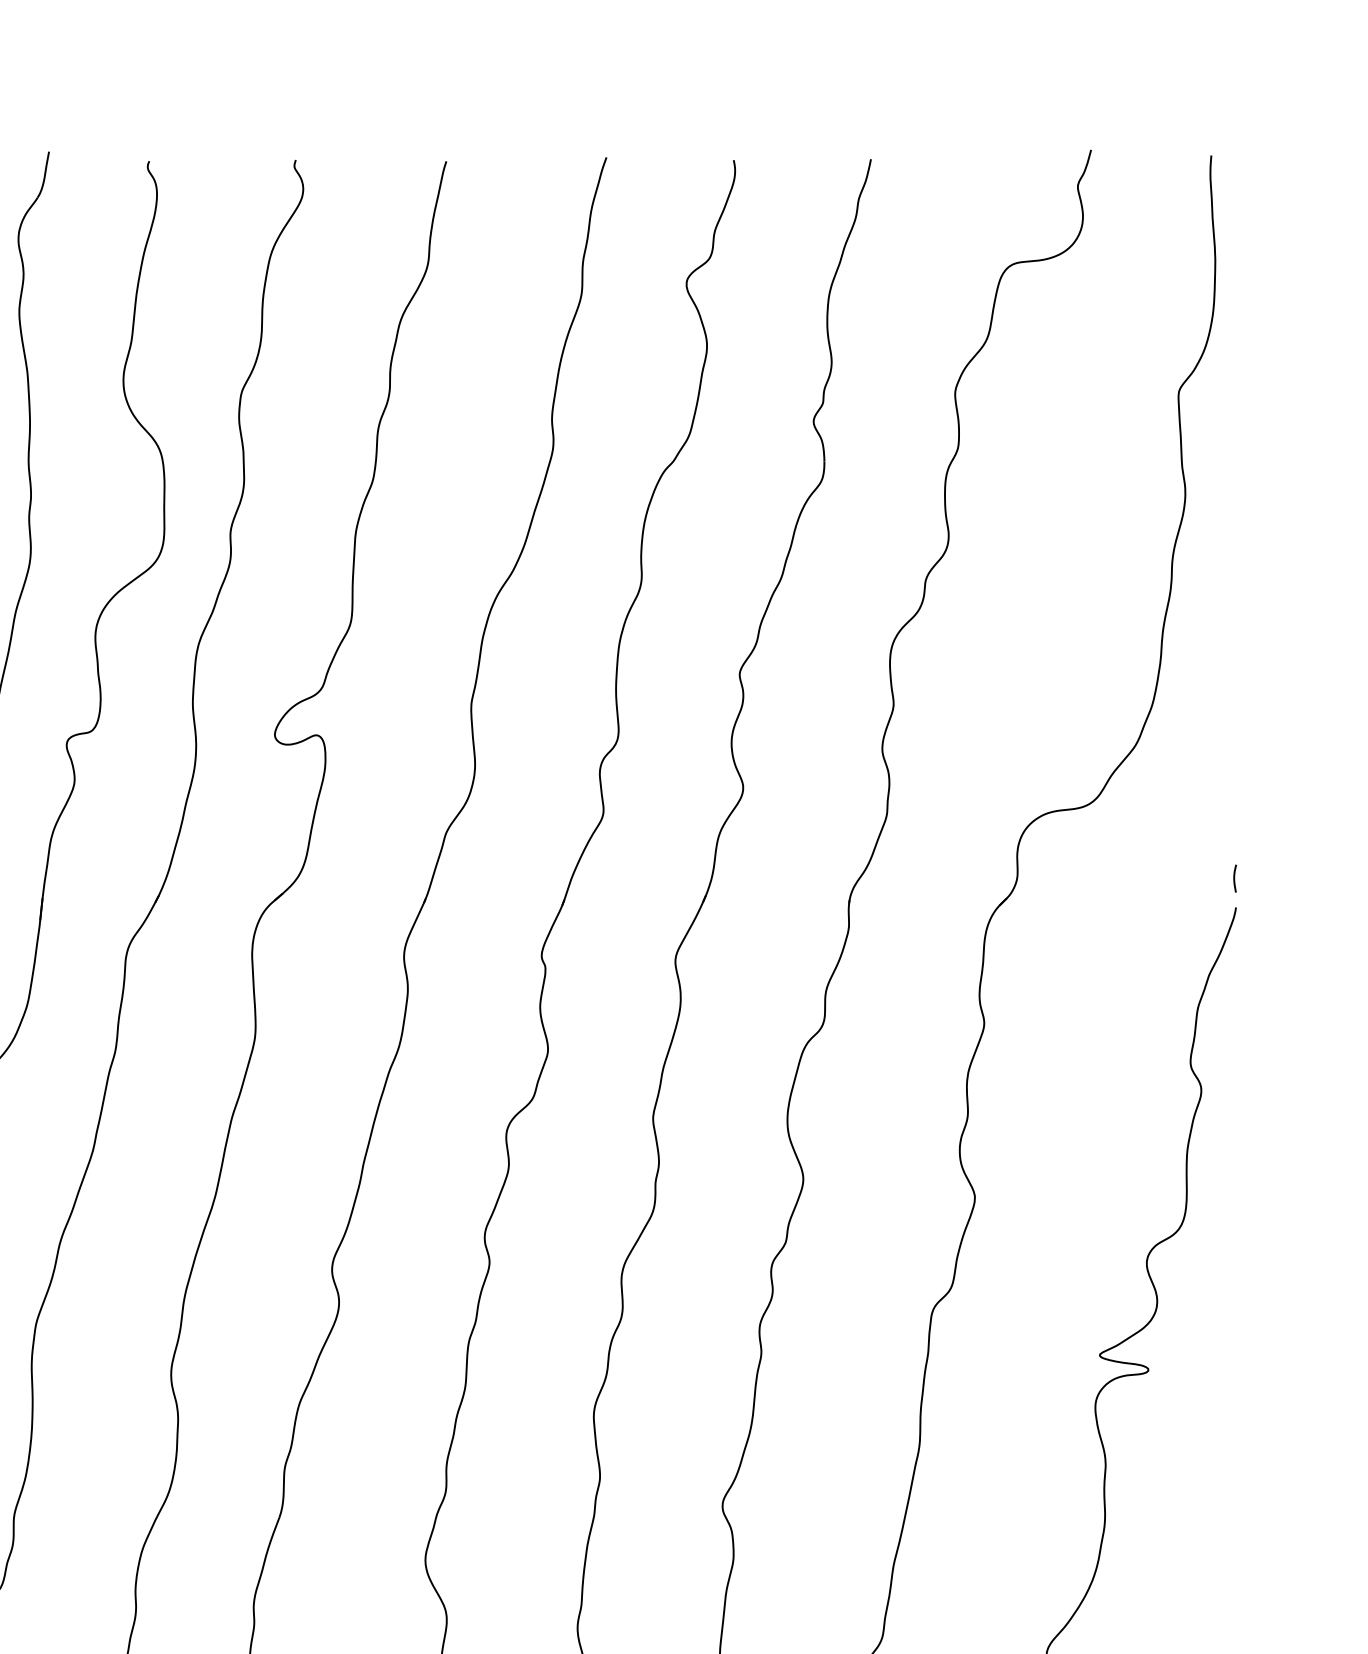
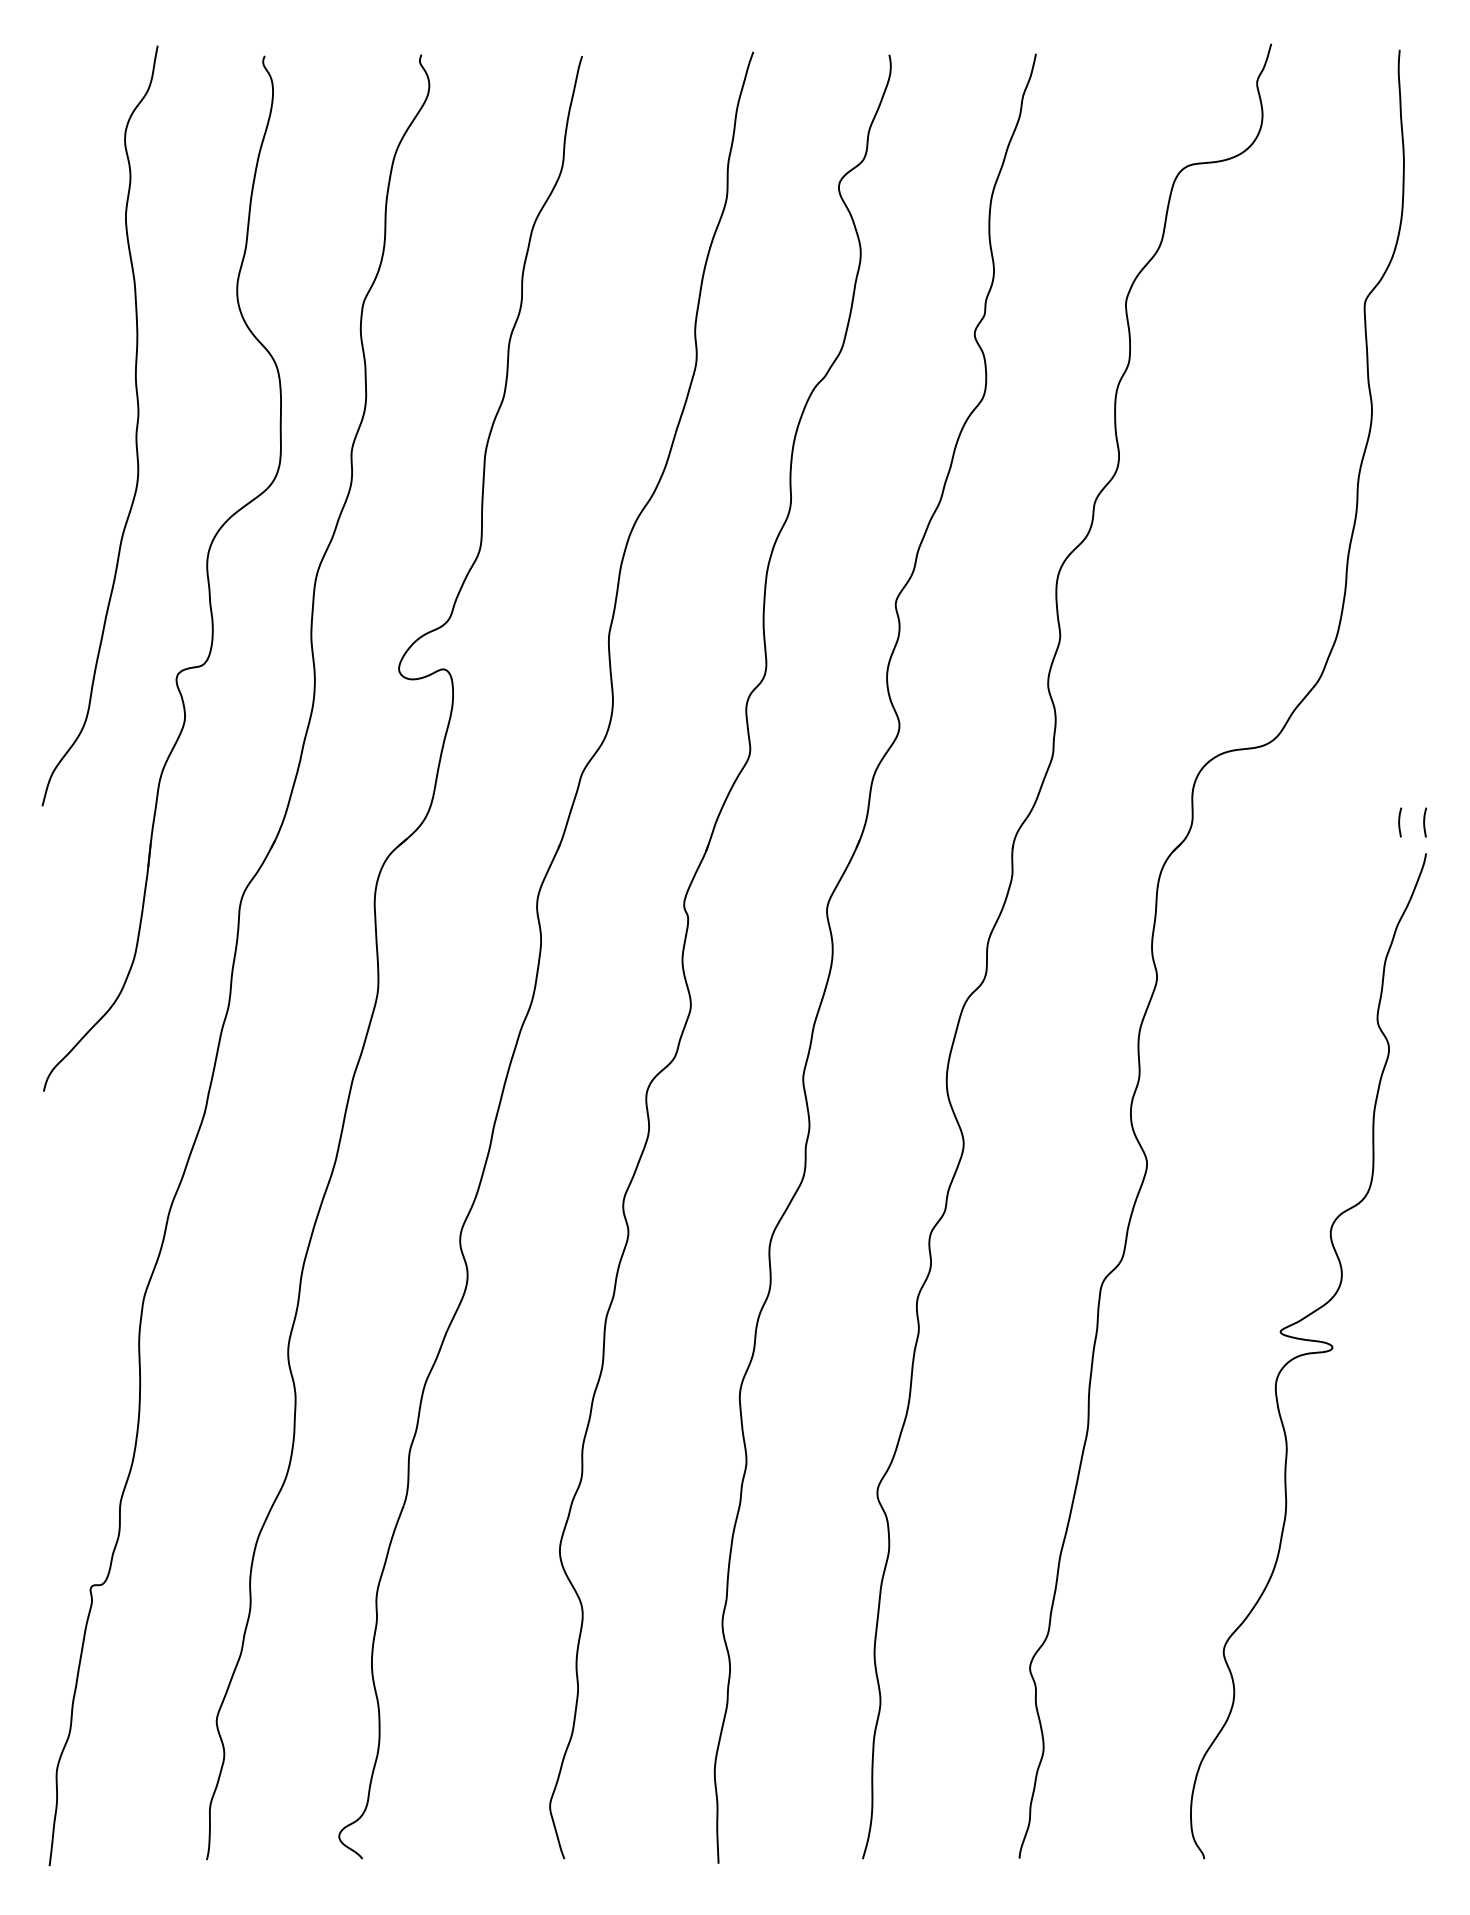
curve: (1211, 878) -> (1399, 822), added

